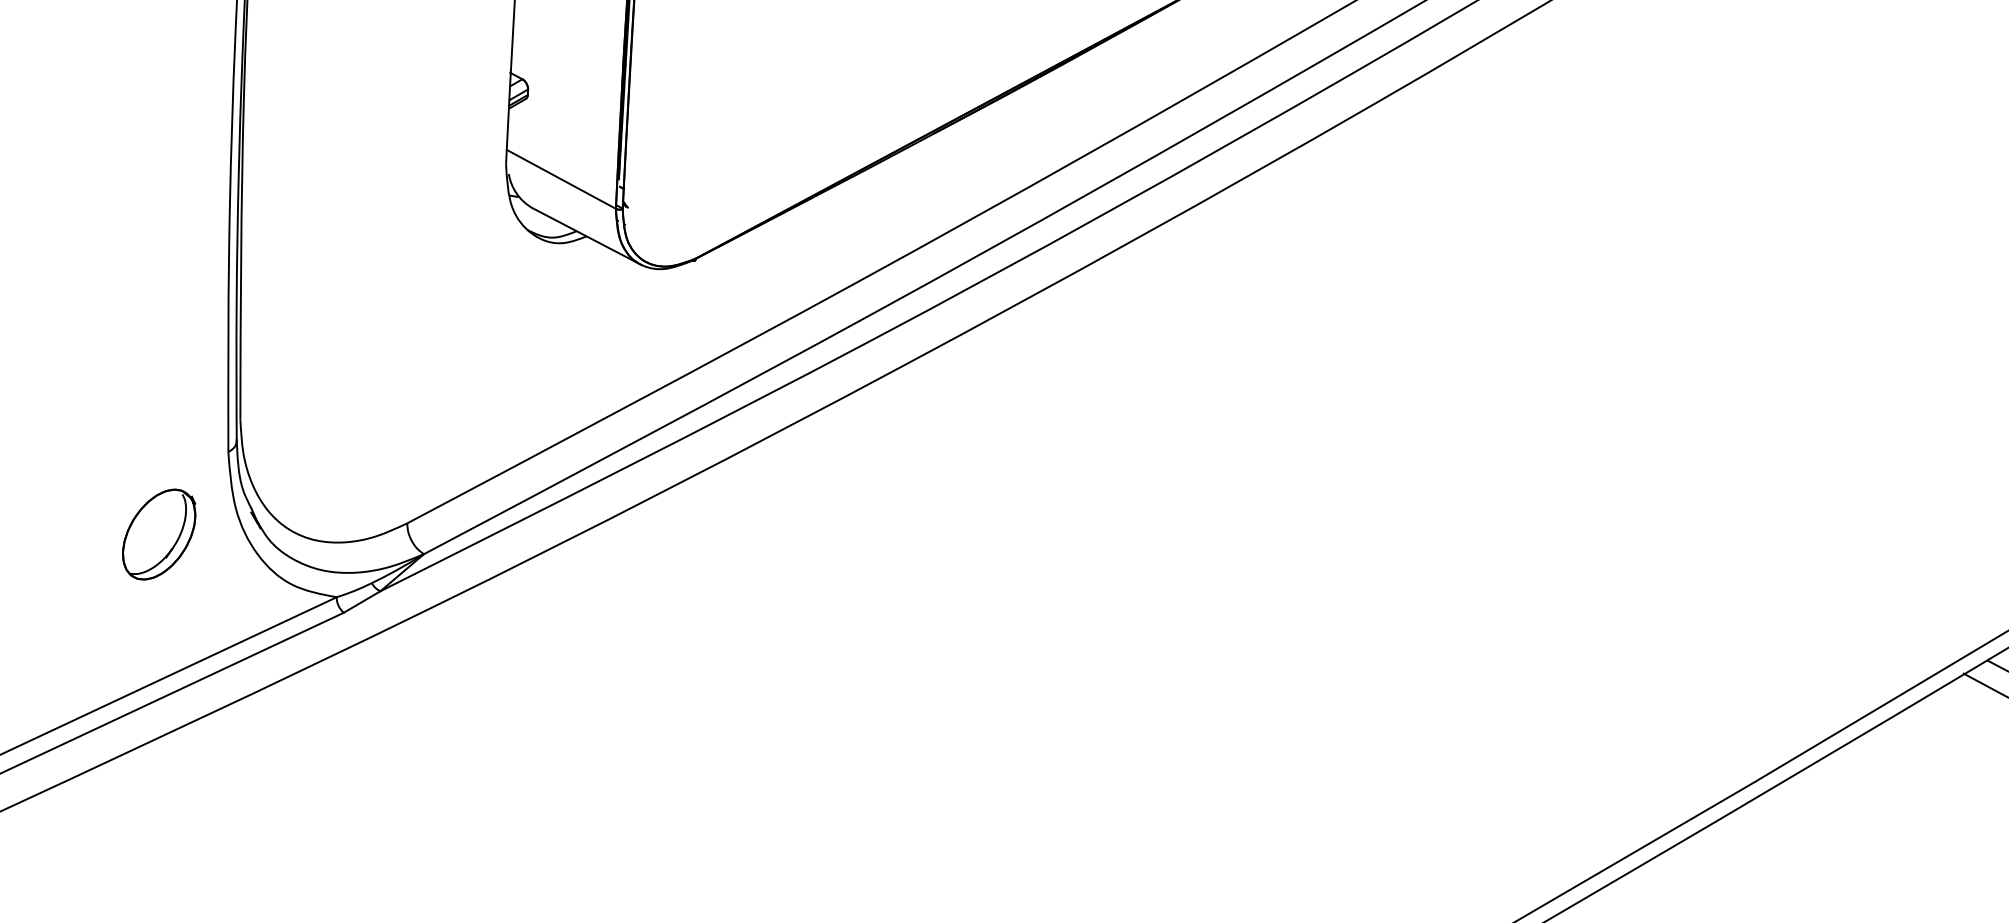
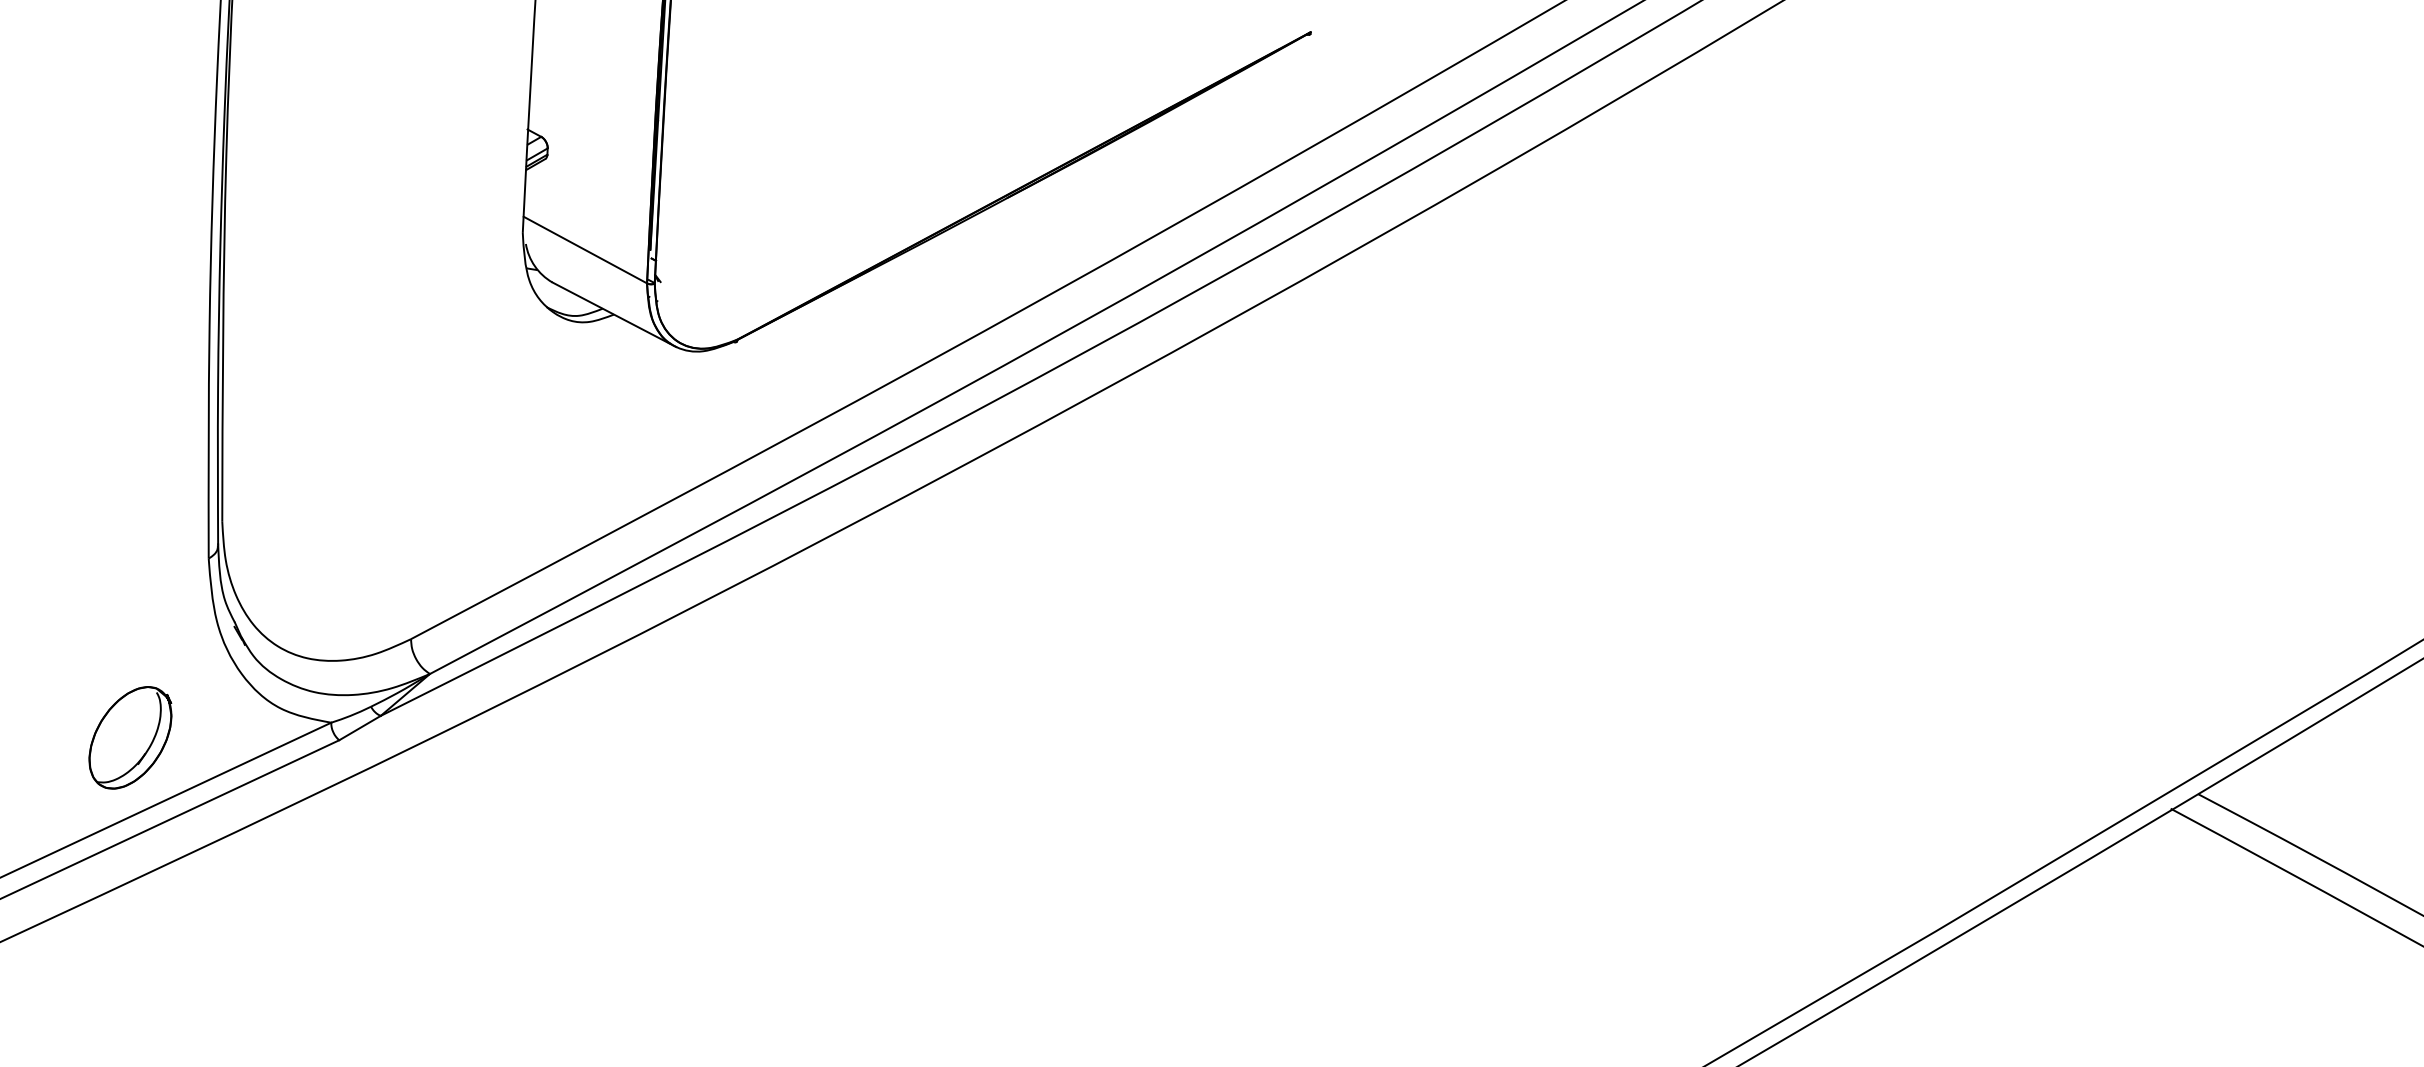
part: (159, 534) -> (130, 737), moved

